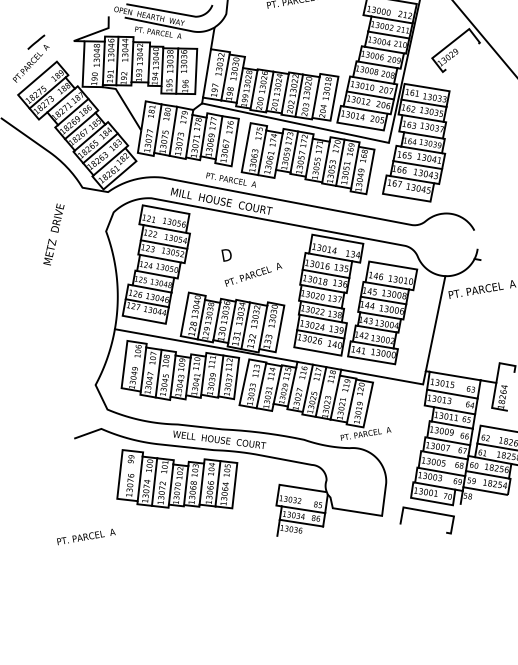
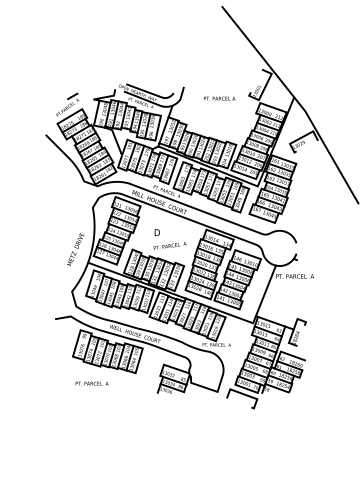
text: (53, 232) -> (75, 248), moved
text: (85, 536) -> (91, 383), moved

